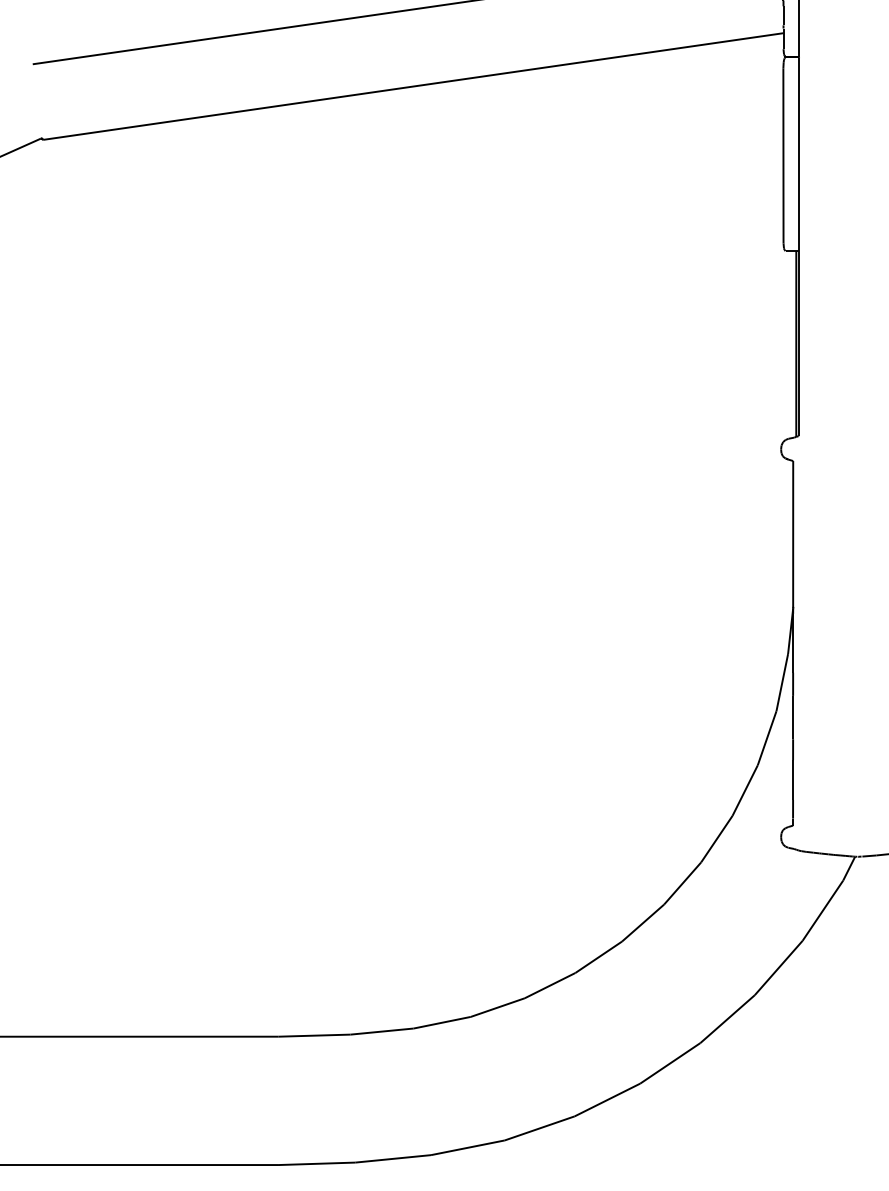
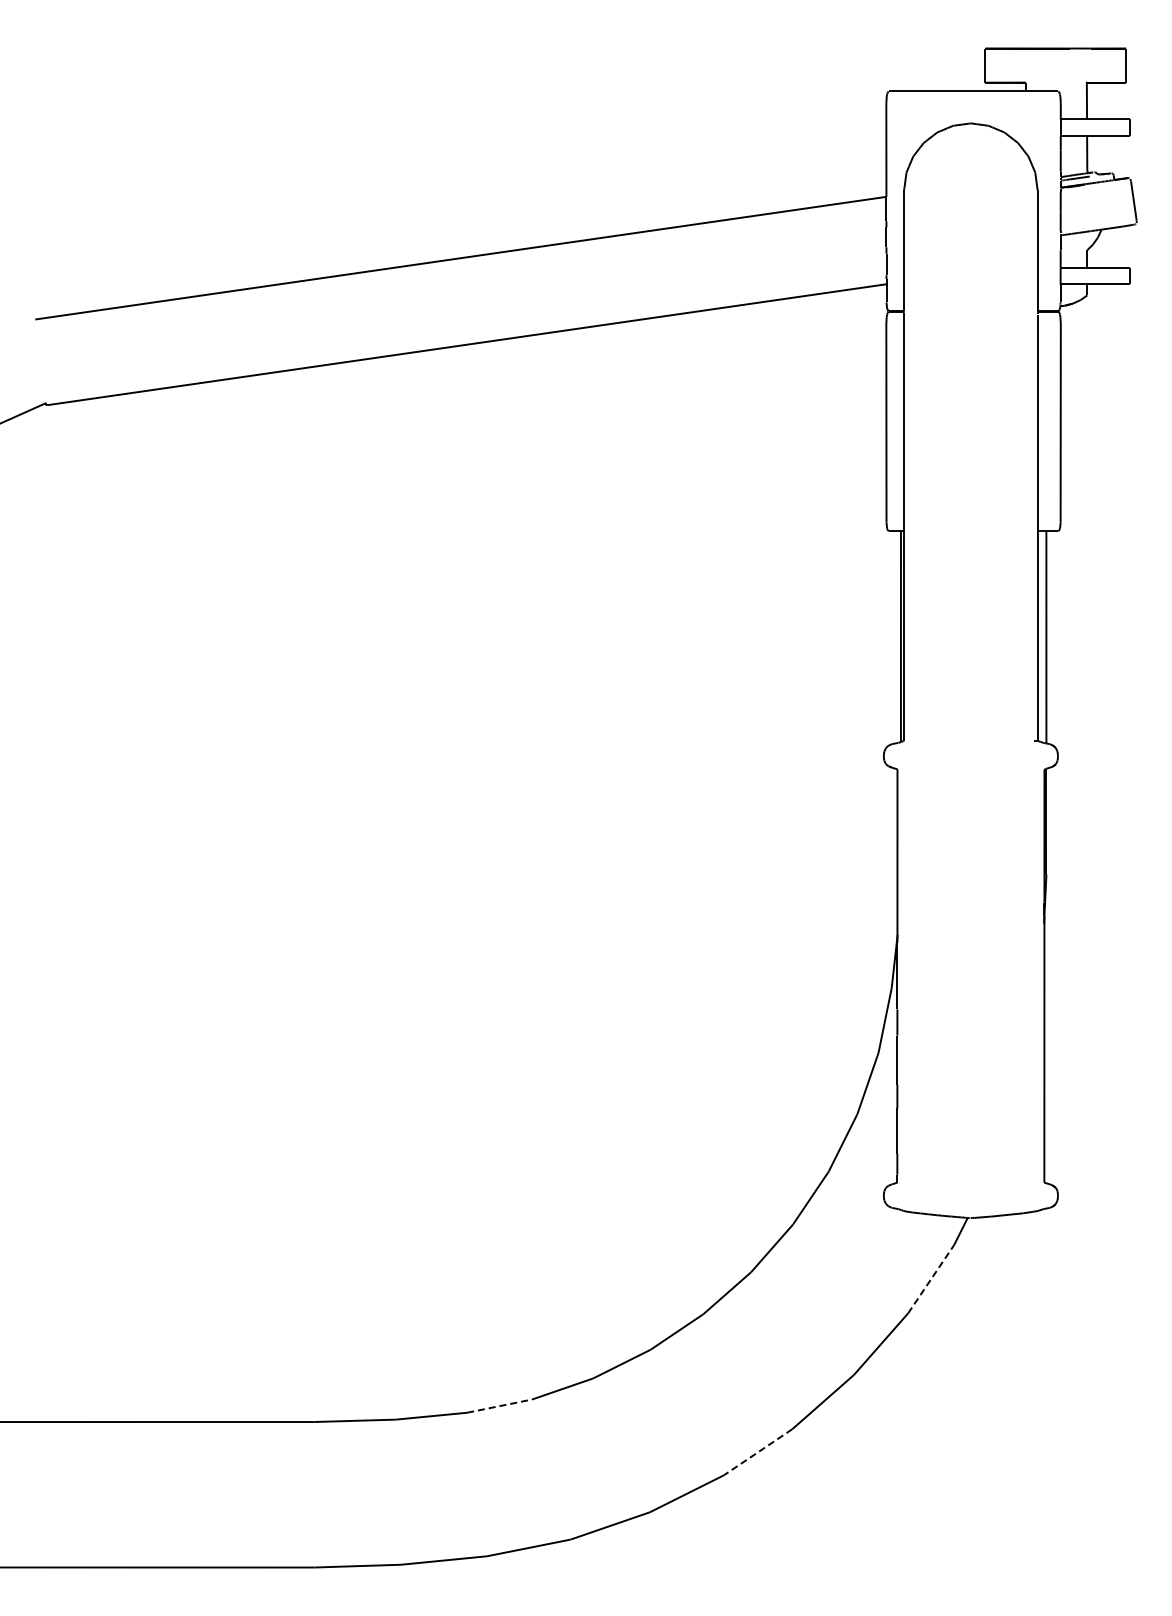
line: (823, 910) -> (931, 1278), solid -> dashed
line: (443, 1023) -> (500, 1406), solid -> dashed
line: (669, 1063) -> (757, 1452), solid -> dashed

